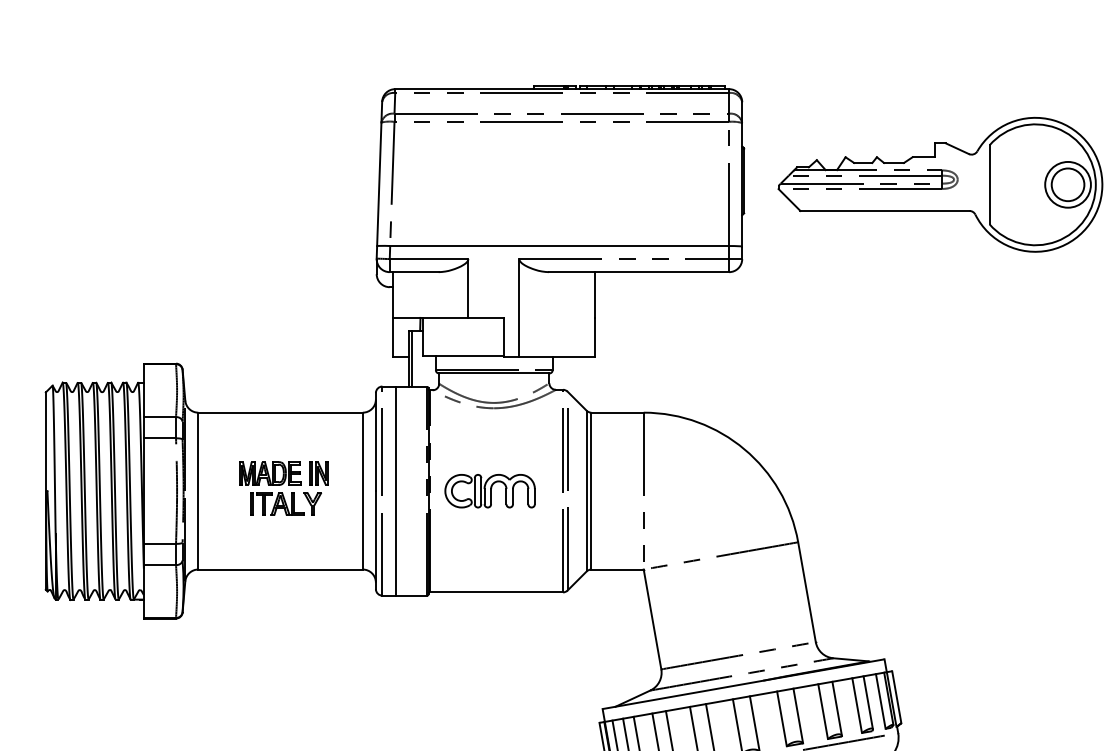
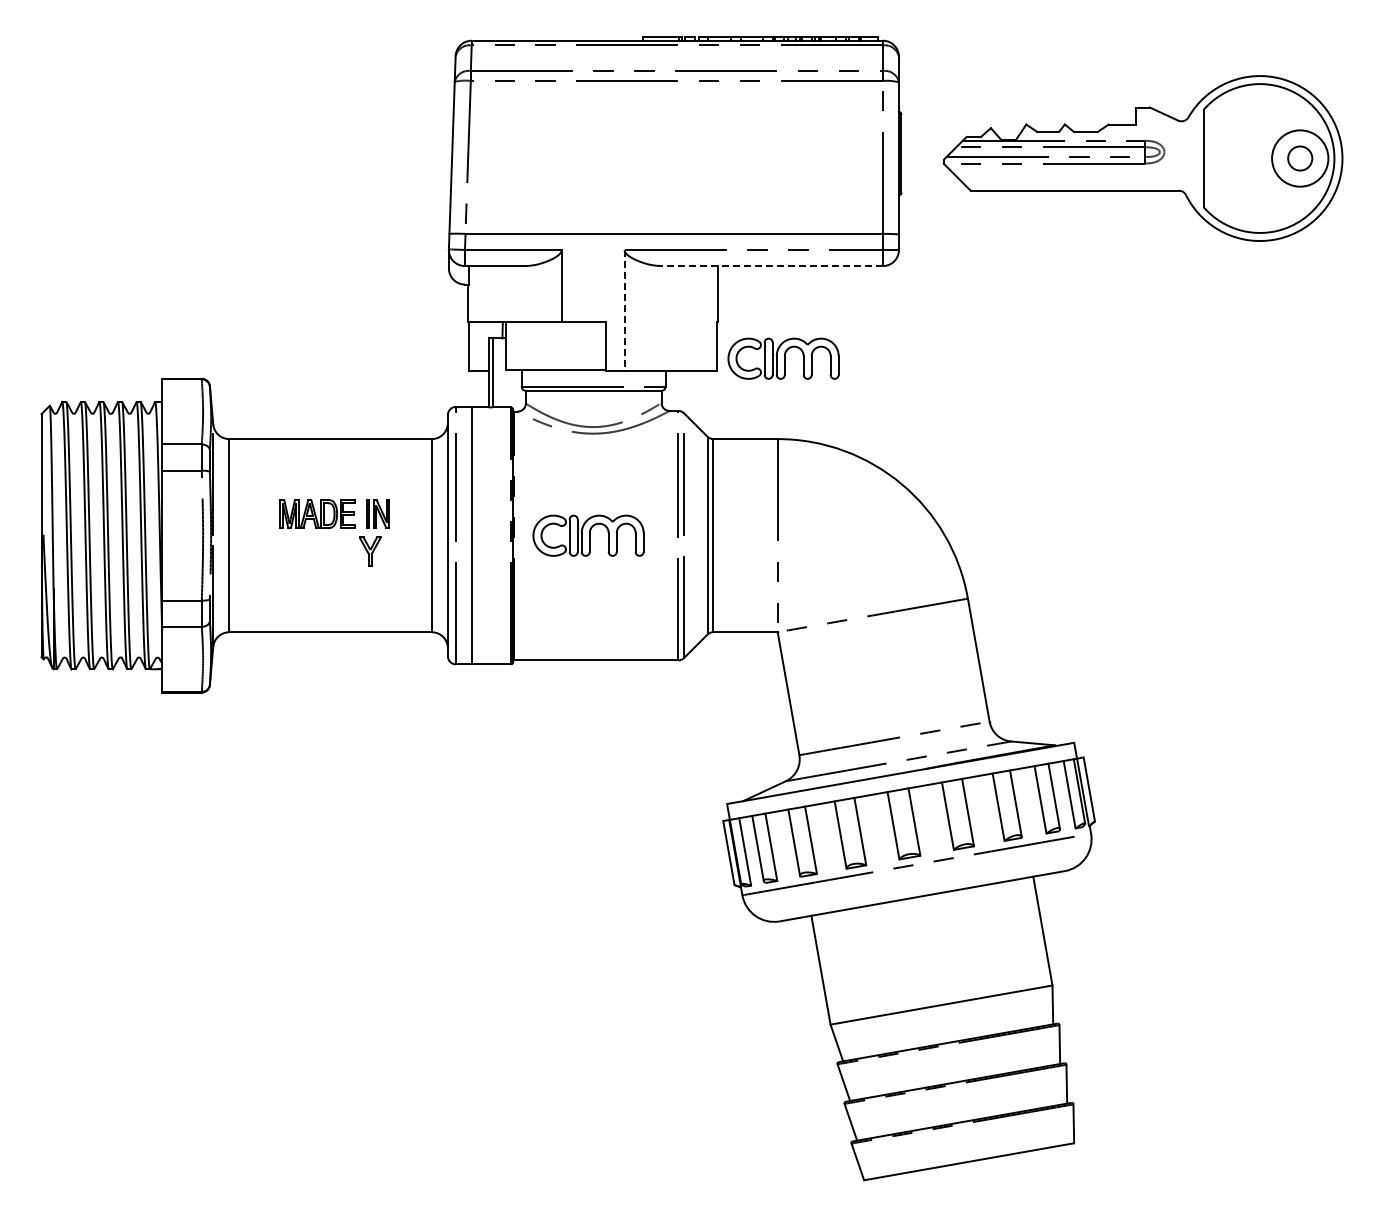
circle: (1068, 184) -> (1300, 158), size x0.6
line: (639, 272) -> (772, 266), solid -> dashed
line: (519, 308) -> (624, 310), solid -> dashed
part: (648, 347) -> (783, 358), added
part: (277, 503) -> (326, 551), removed

